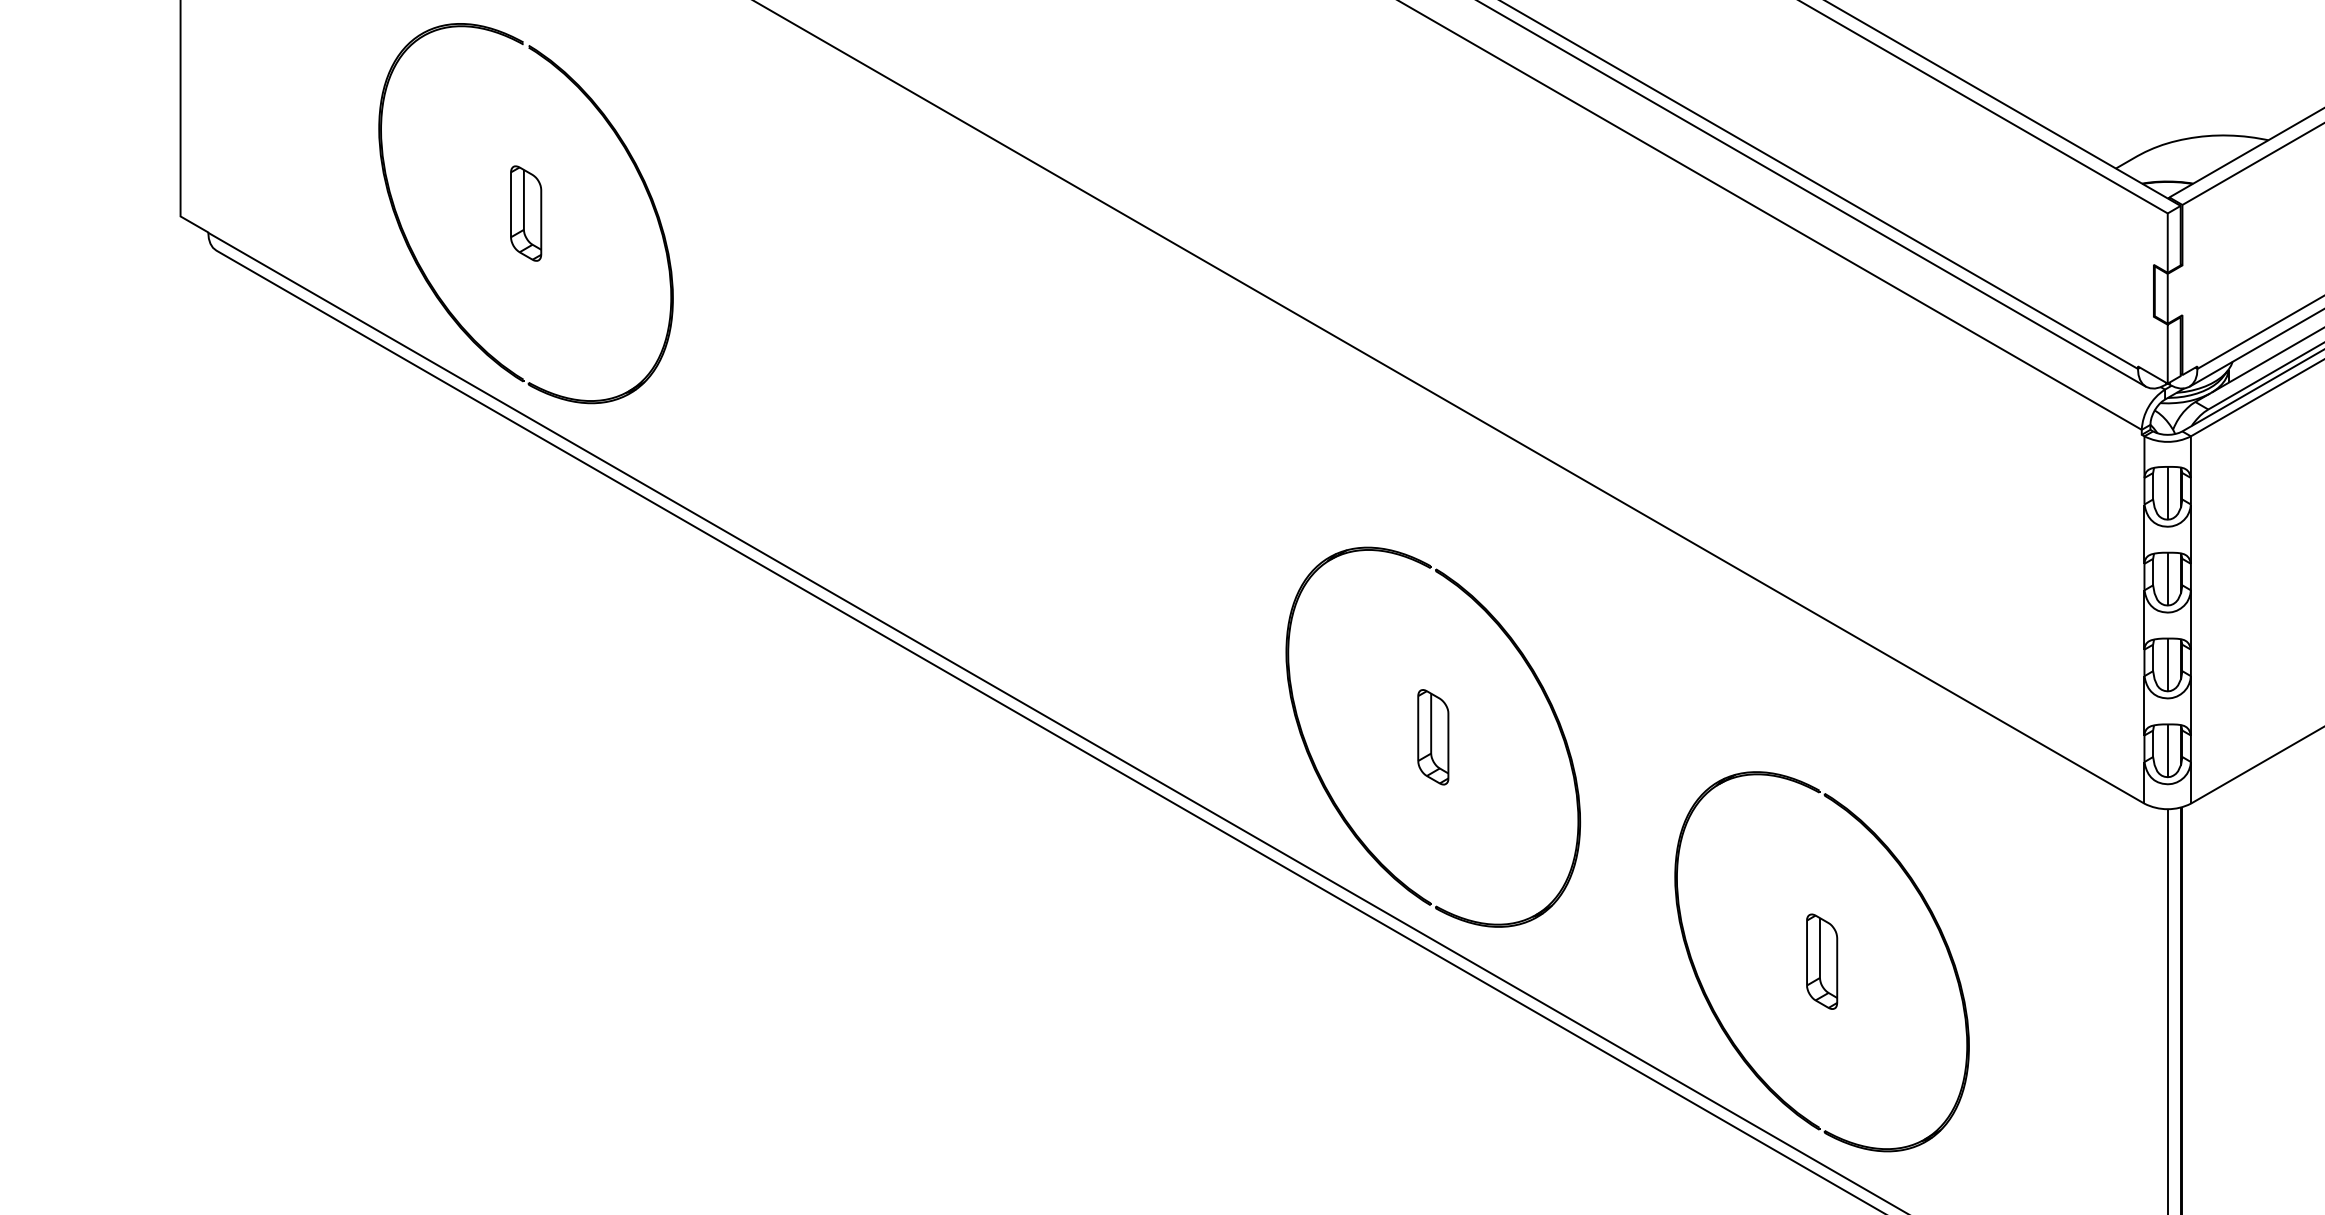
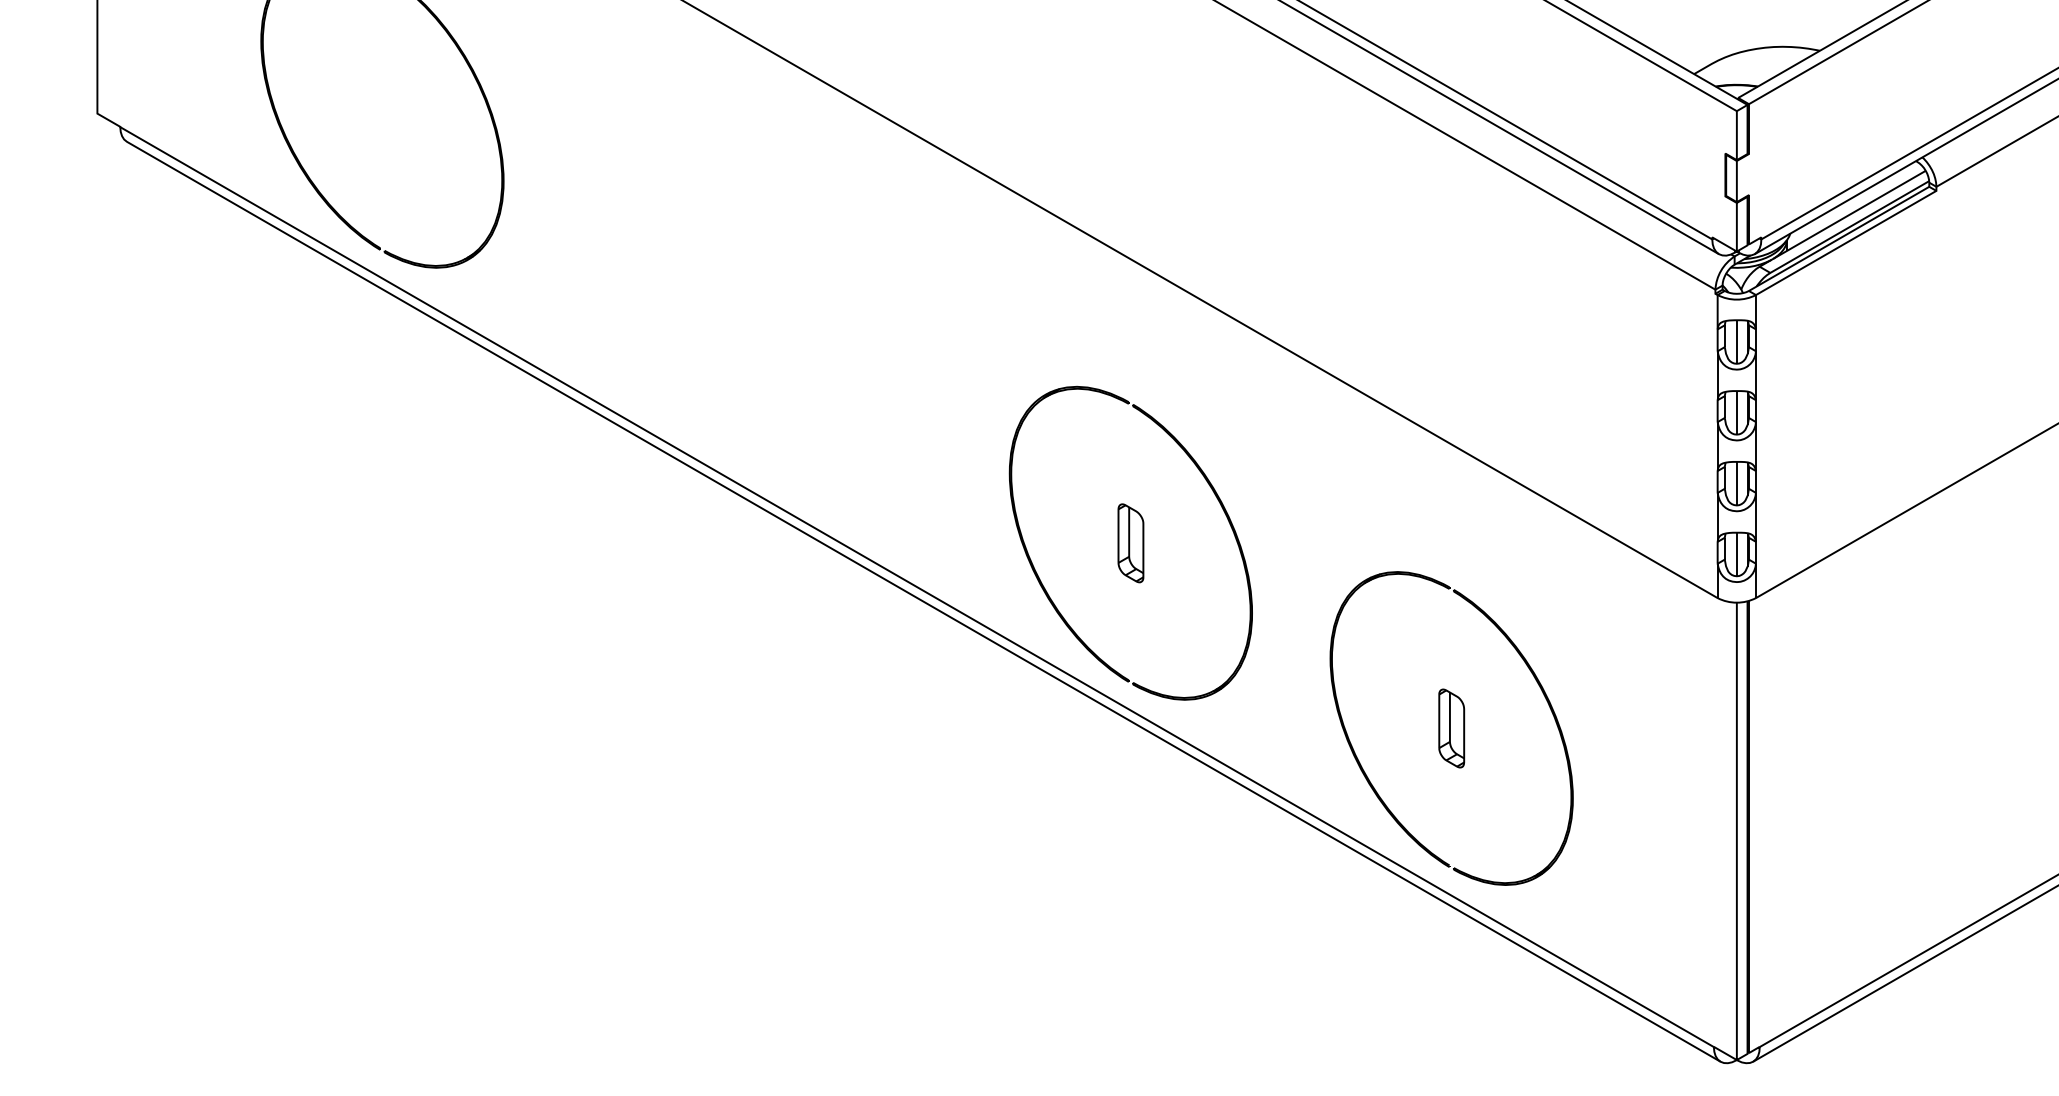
part: (526, 213) -> (382, 111), removed

